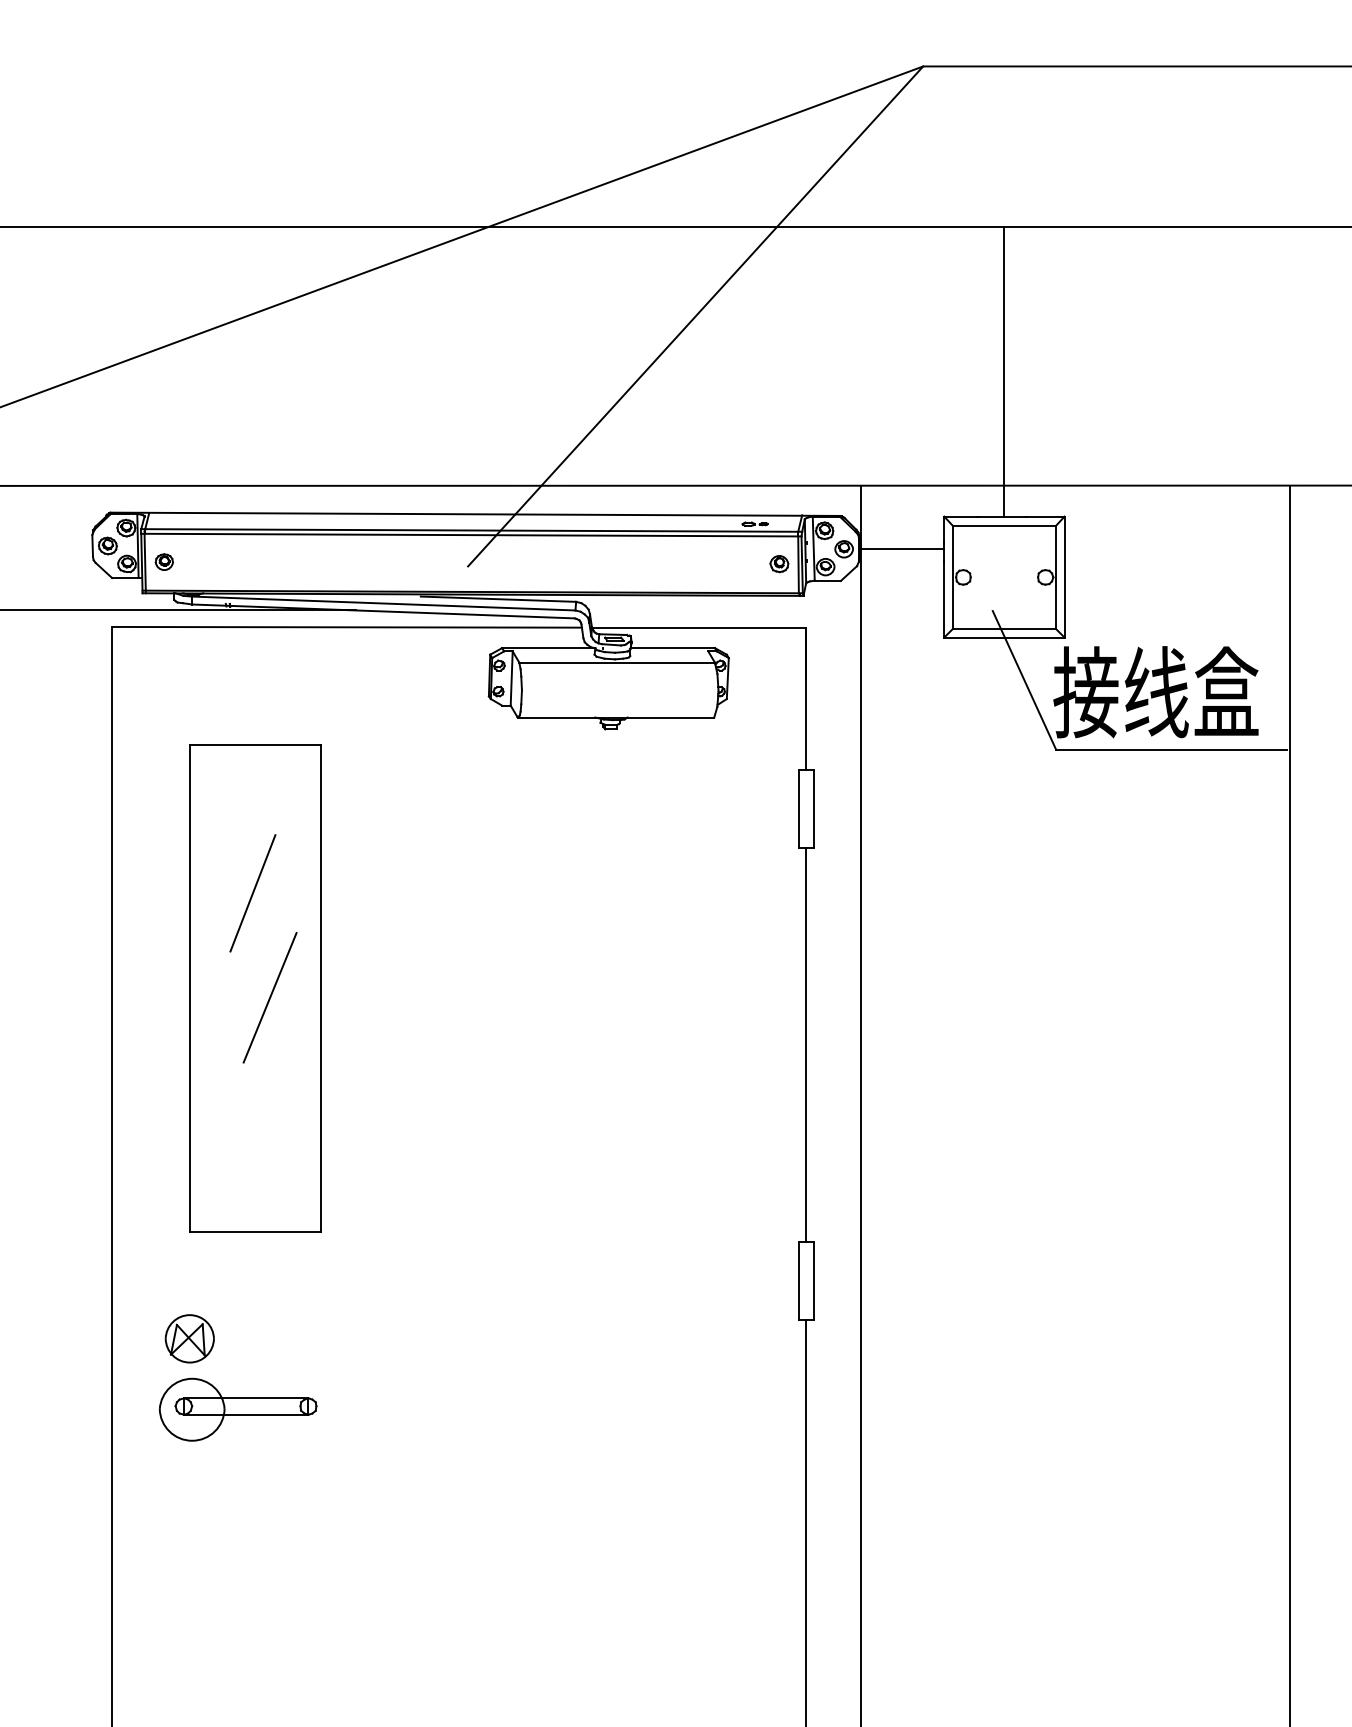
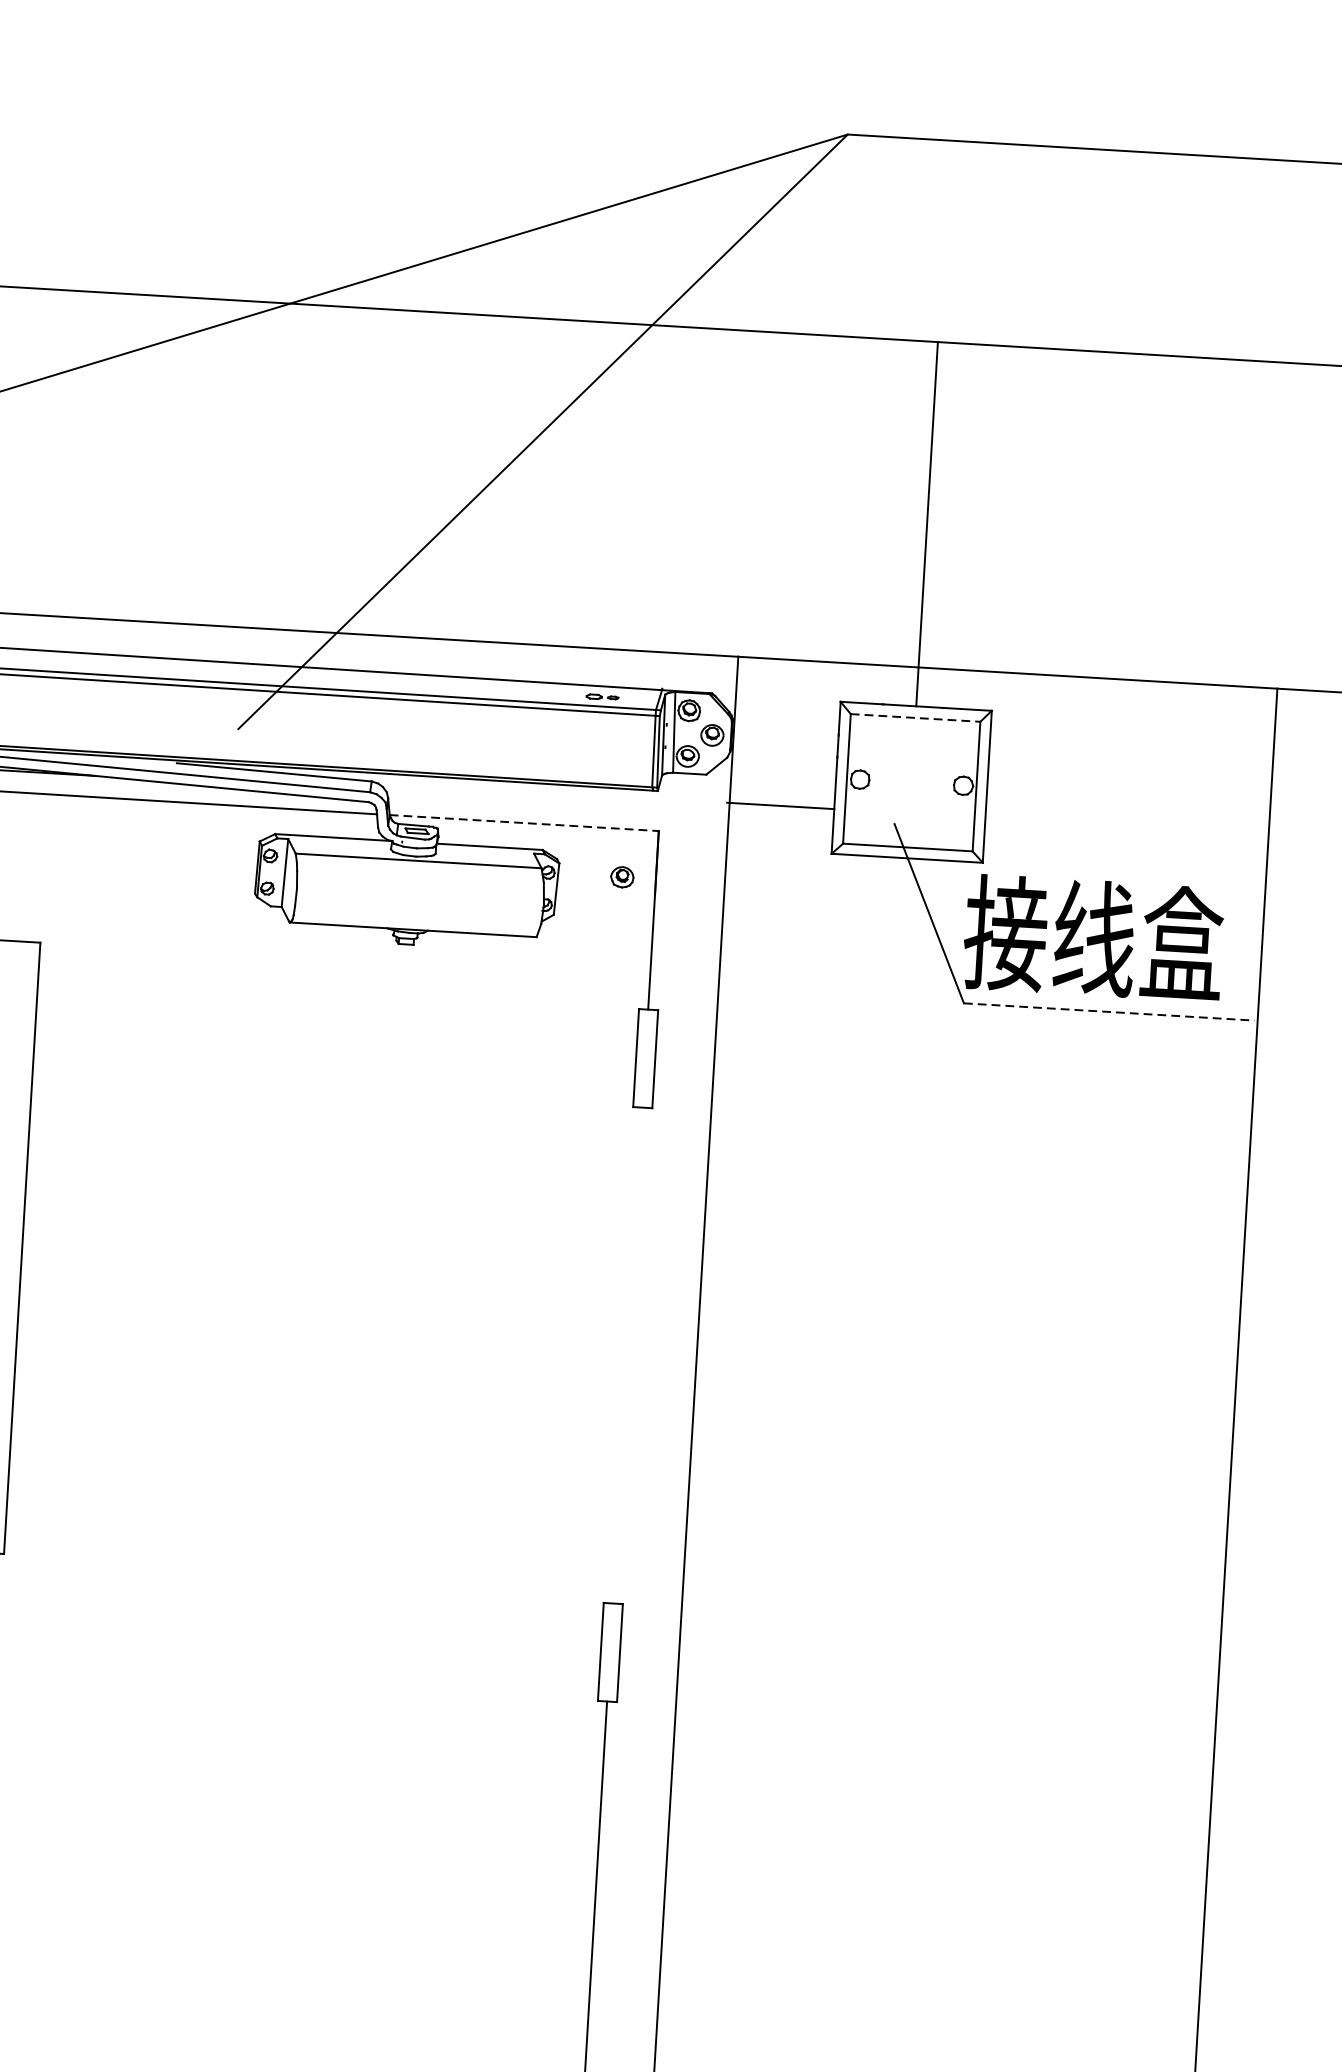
line: (1004, 525) -> (915, 717), solid -> dashed
line: (901, 548) -> (780, 805), moved
part: (779, 564) -> (622, 877), moved
line: (699, 627) -> (524, 822), solid -> dashed
line: (1171, 749) -> (1108, 1011), solid -> dashed
line: (806, 1044) -> (628, 1354), removed

